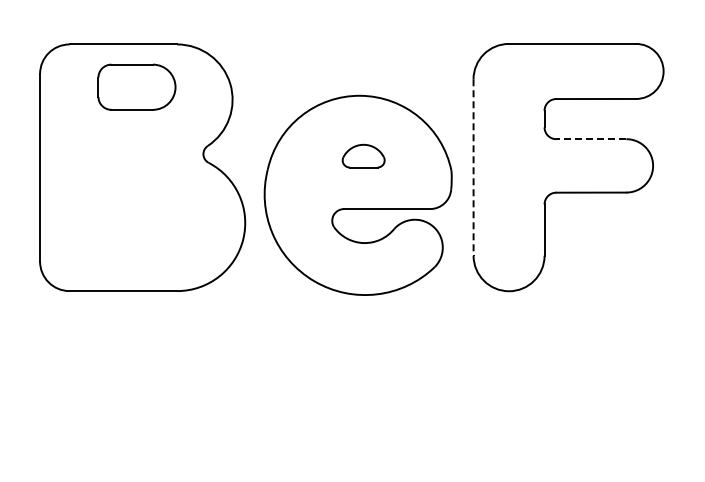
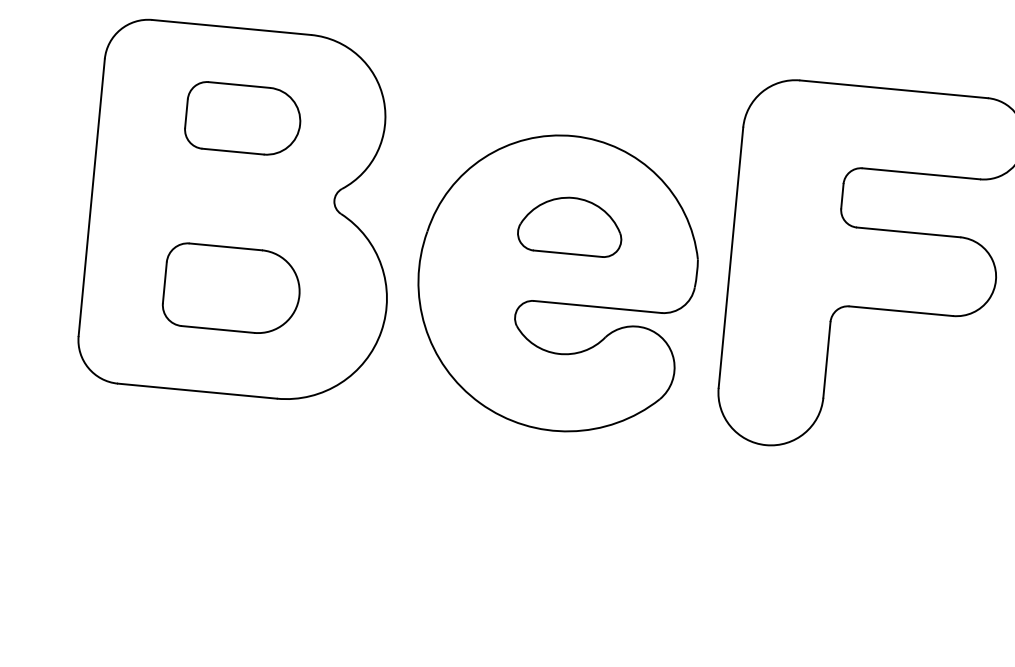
part: (136, 86) -> (242, 117), moved
line: (590, 139) -> (907, 232), dashed -> solid
part: (363, 155) -> (570, 224), size x1.67
line: (473, 168) -> (730, 259), dashed -> solid
part: (139, 220) -> (230, 289), added

